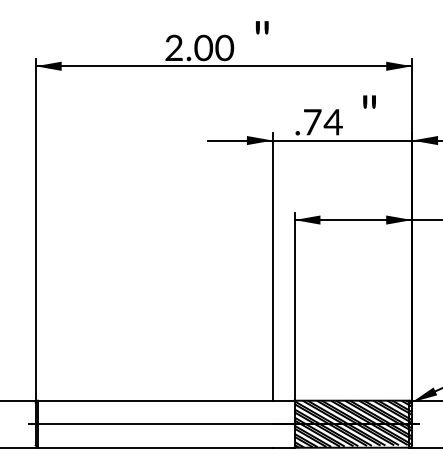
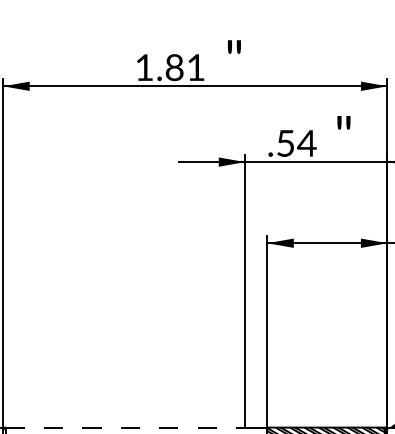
text: (199, 47) -> (170, 67), 2.00 -> 1.81
text: (312, 122) -> (285, 143), .74 -> .54
line: (155, 400) -> (125, 427), solid -> dashed

